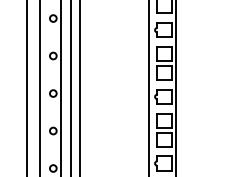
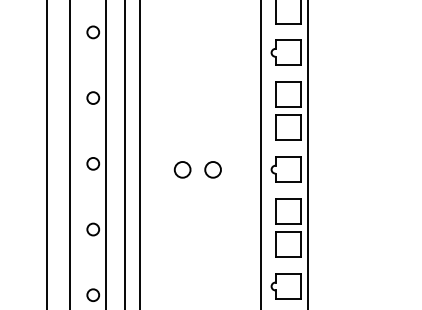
part: (113, 96) -> (198, 169), added

